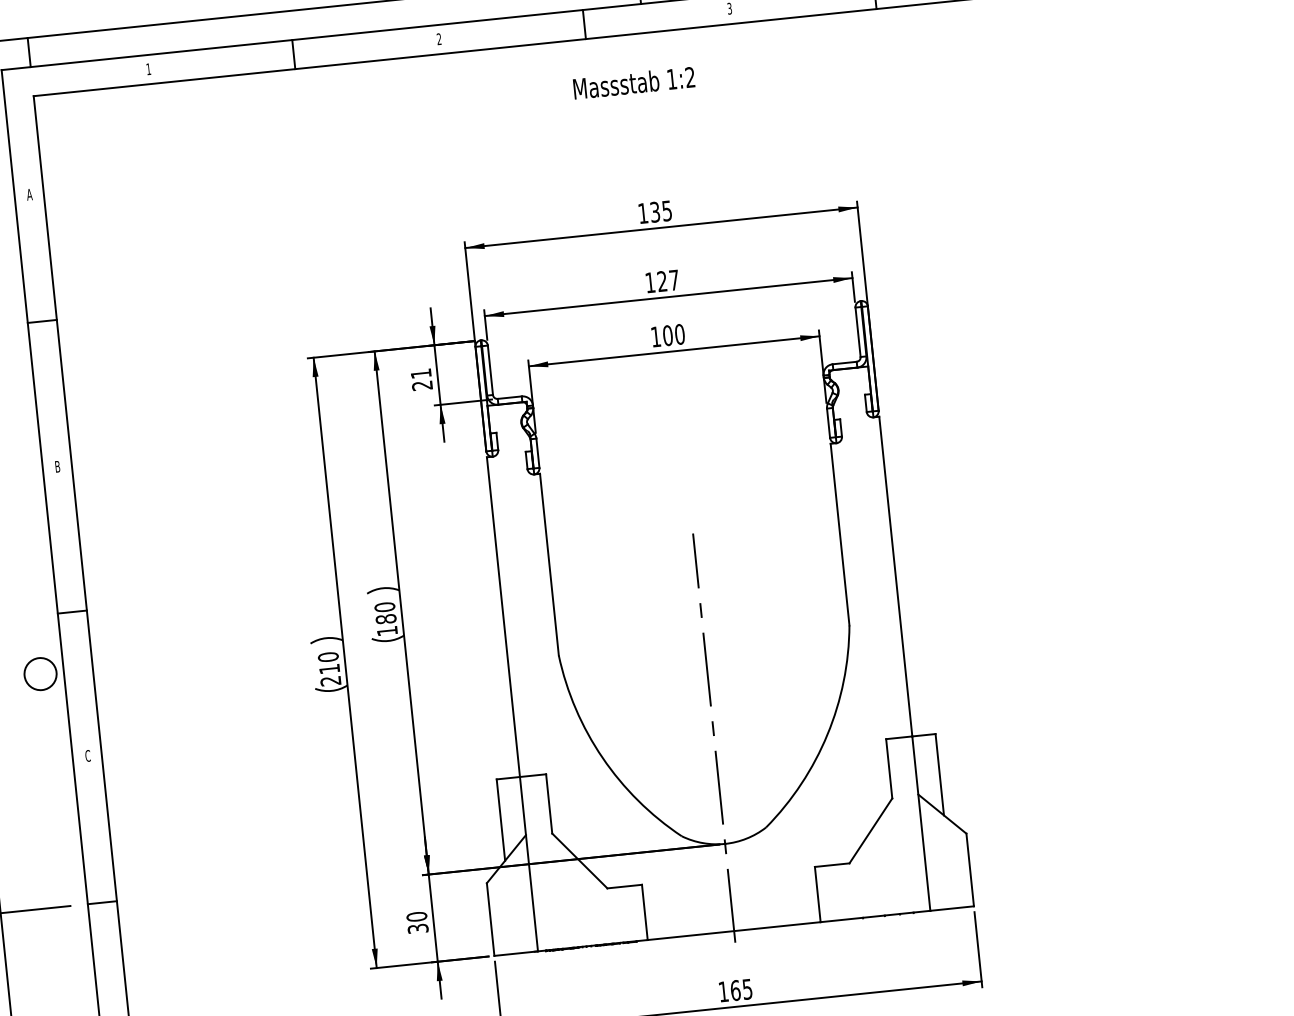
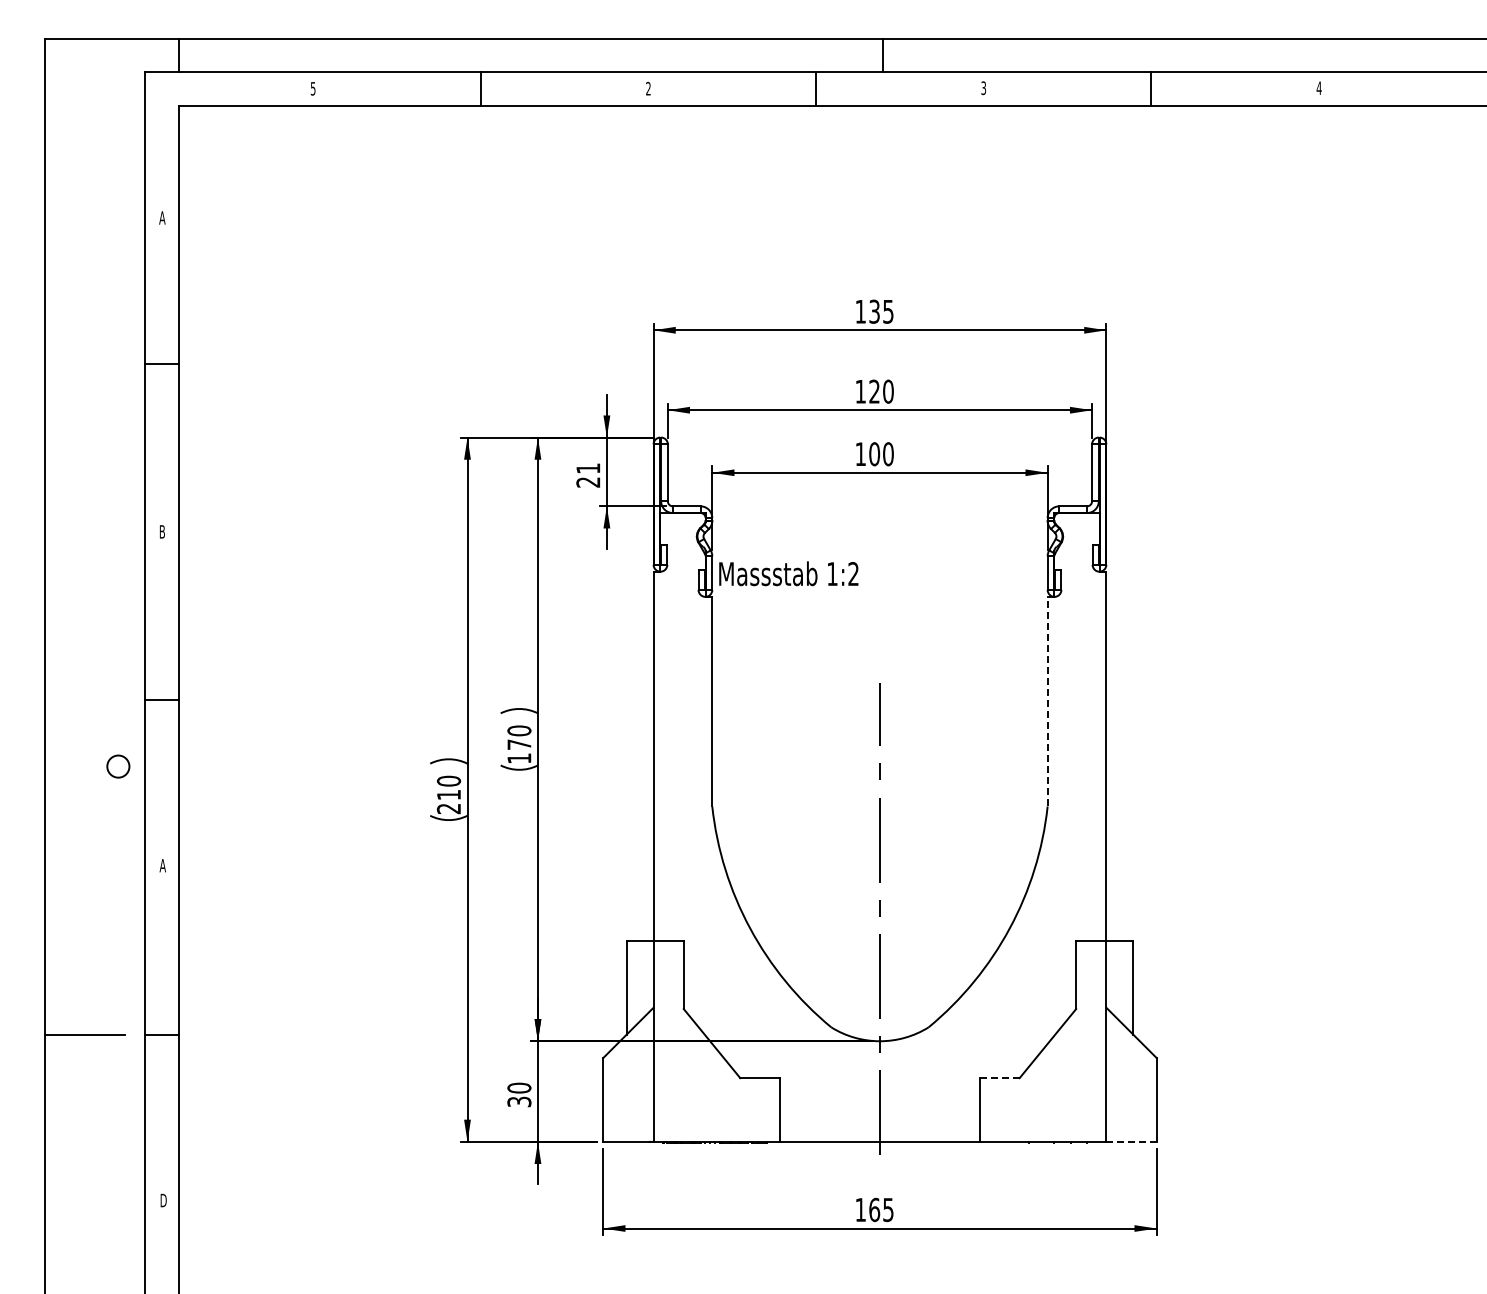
text: (148, 69) -> (312, 88), 1 -> 5
text: (633, 82) -> (788, 573), moved
text: (674, 280) -> (888, 391), 127 -> 120
line: (839, 534) -> (1047, 701), solid -> dashed
text: (386, 619) -> (519, 744), 180 -> 170
circle: (39, 674) -> (117, 766), size x0.6
text: (87, 755) -> (162, 865), C -> A
line: (832, 865) -> (999, 1078), solid -> dashed
line: (952, 908) -> (1131, 1141), solid -> dashed

